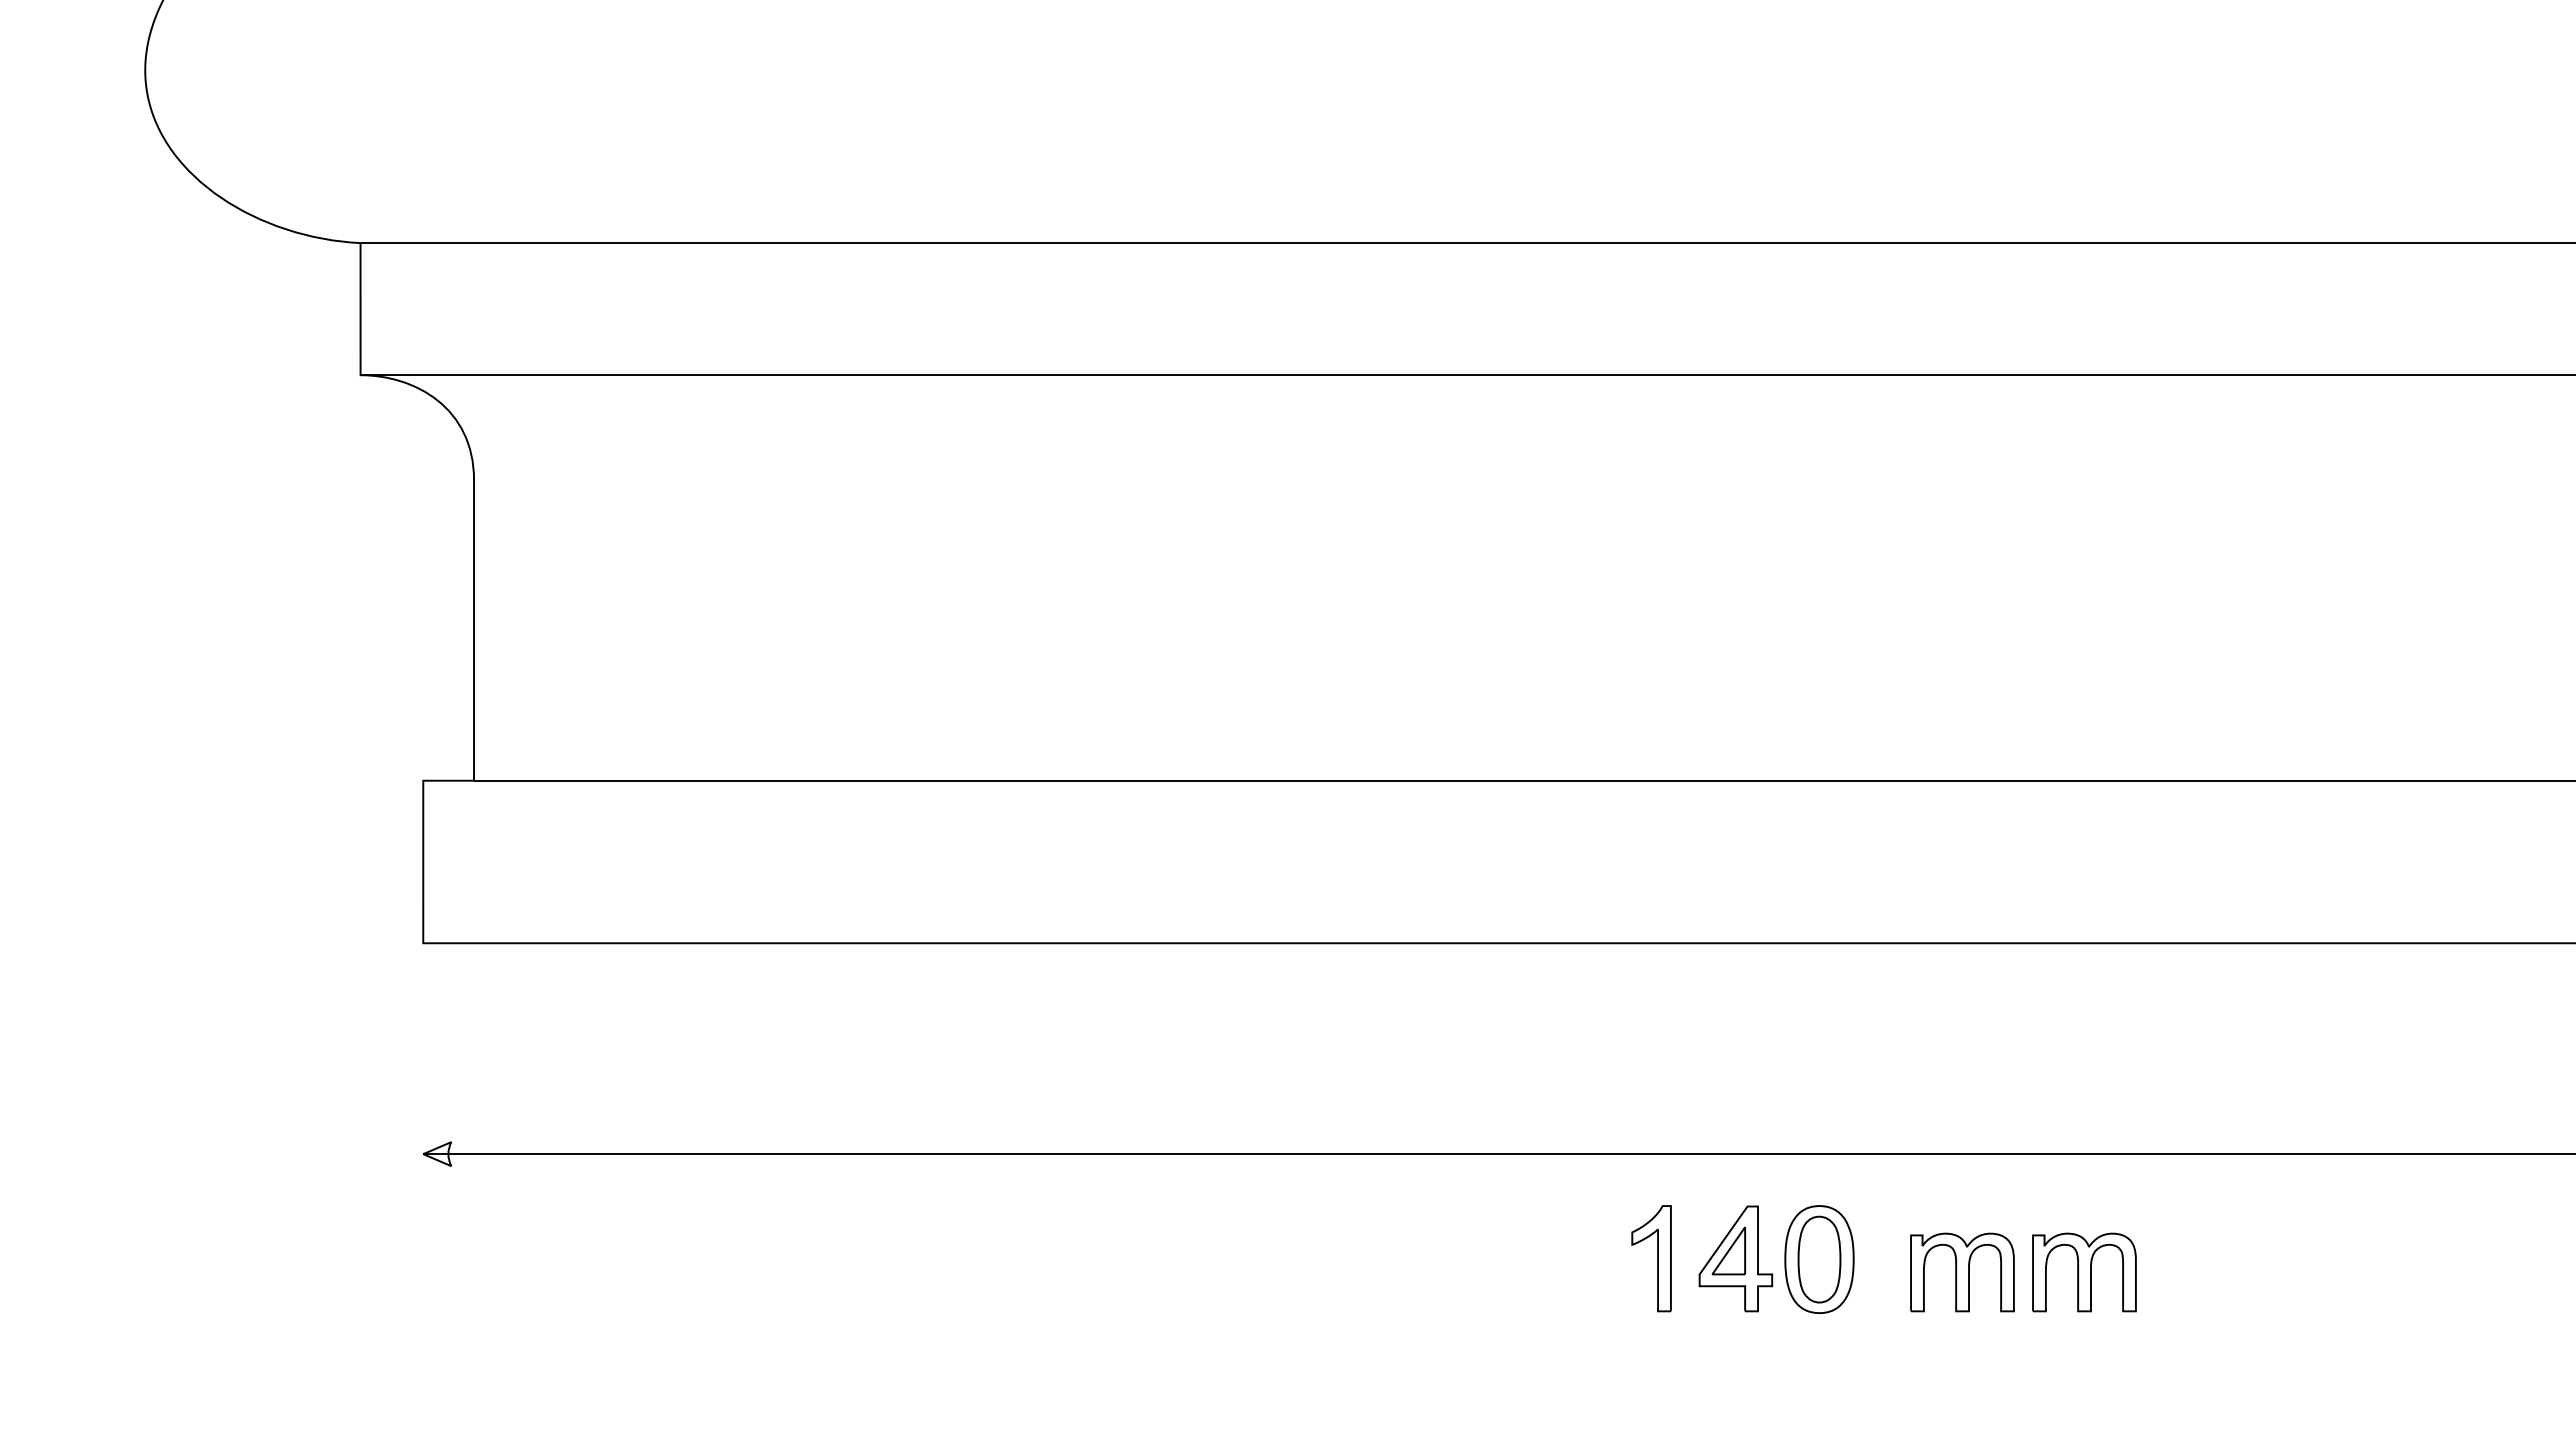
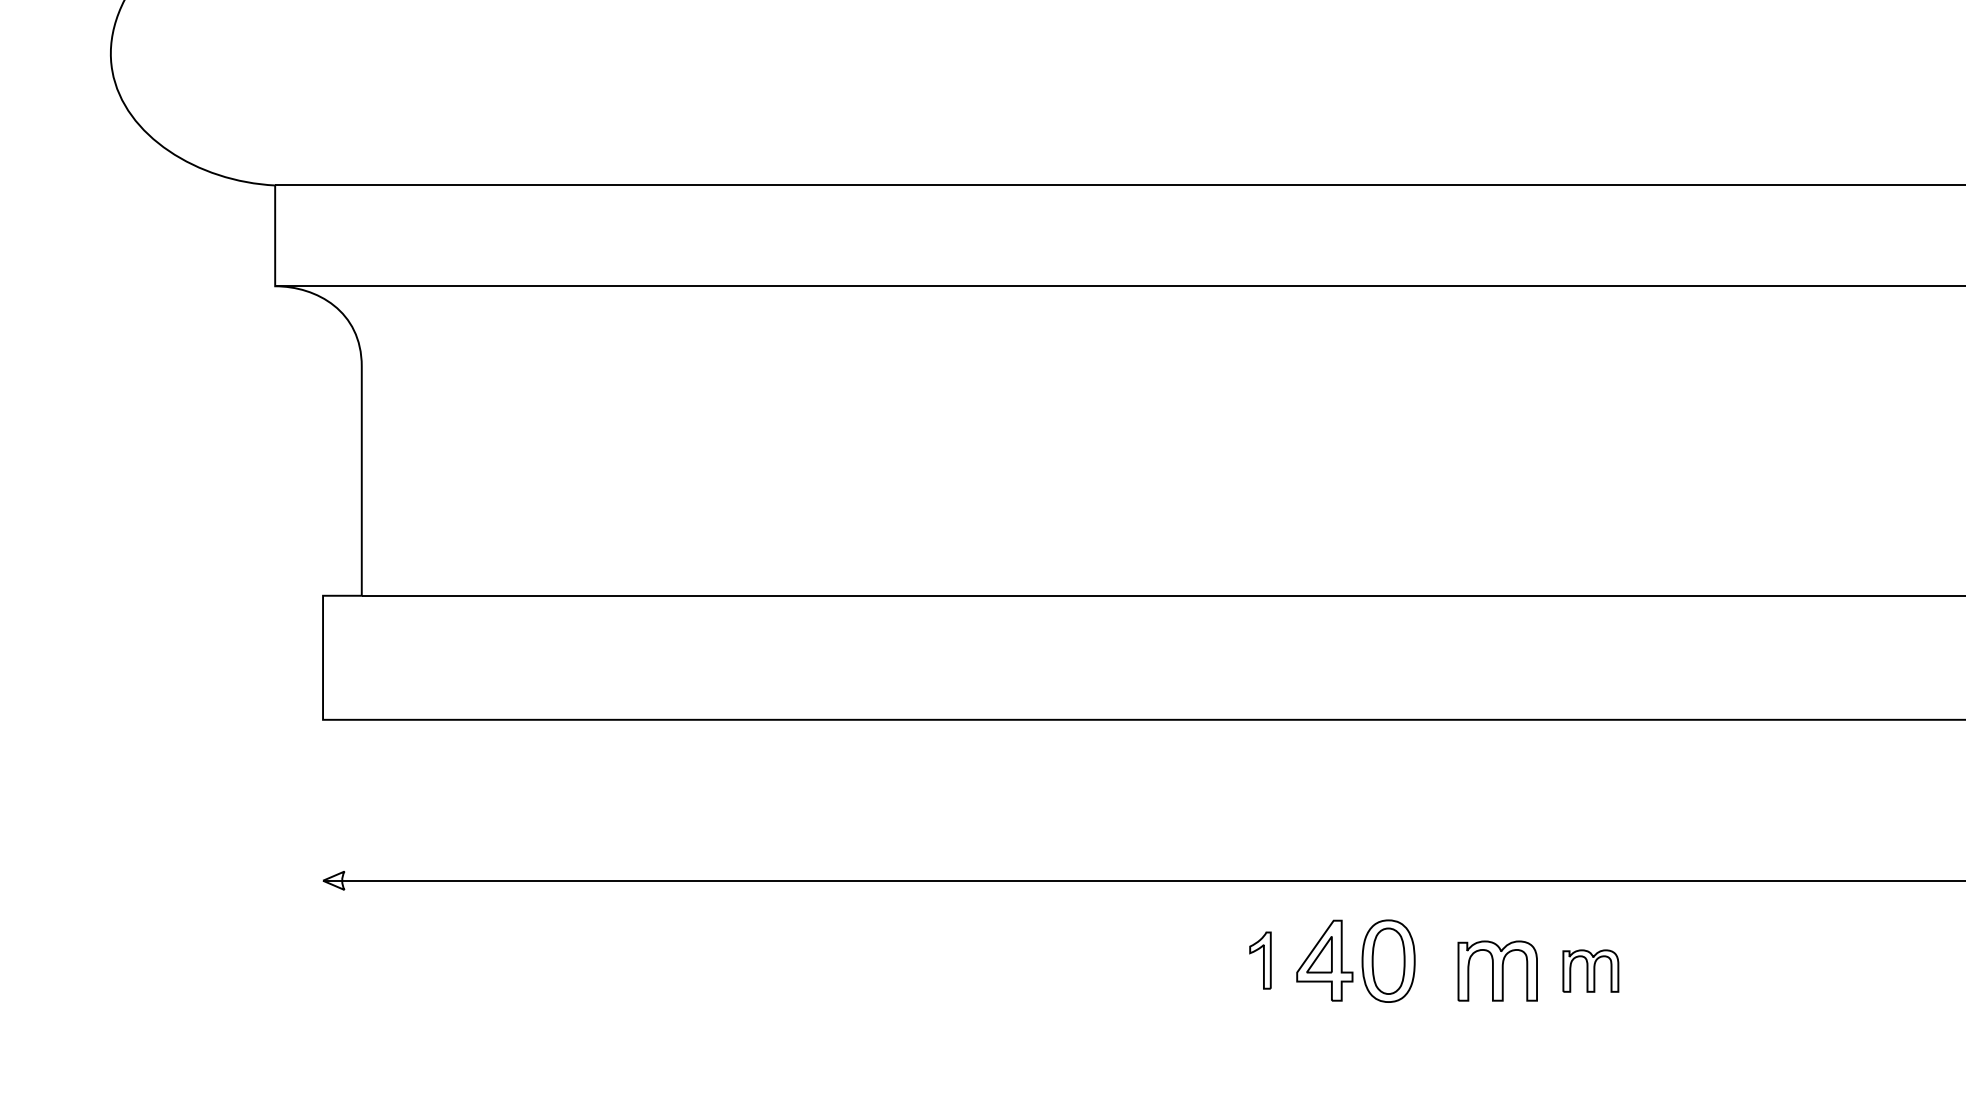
part: (1651, 1258) -> (1260, 960), size x0.7
part: (2084, 1272) -> (1590, 971), size x0.7

